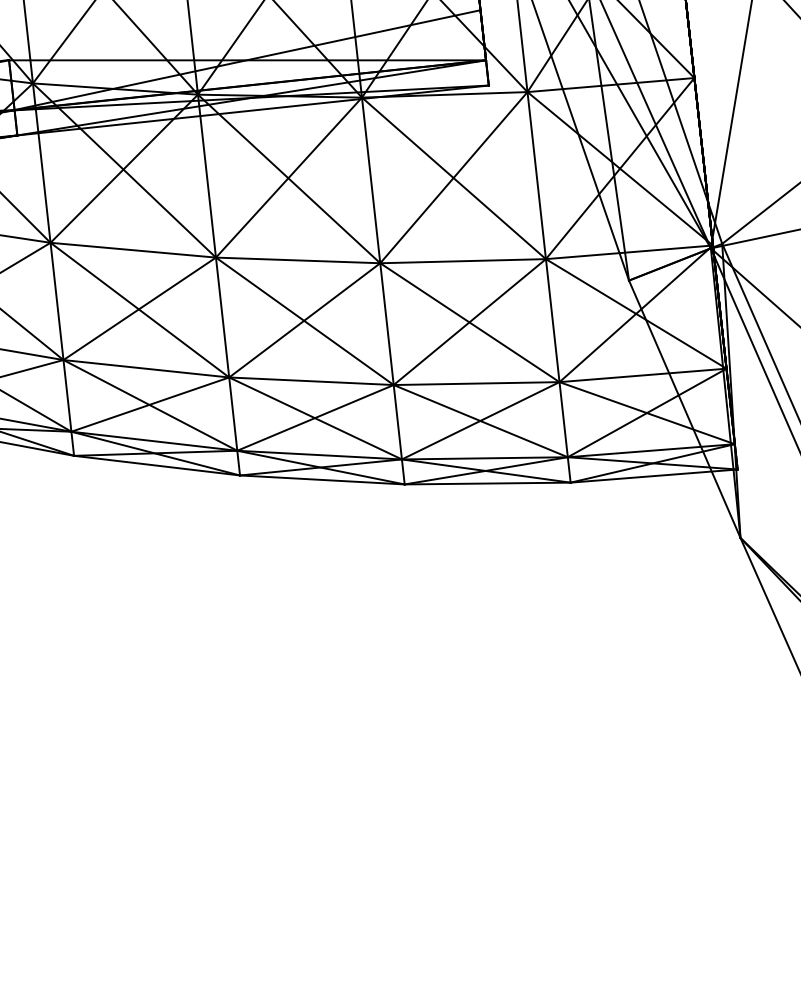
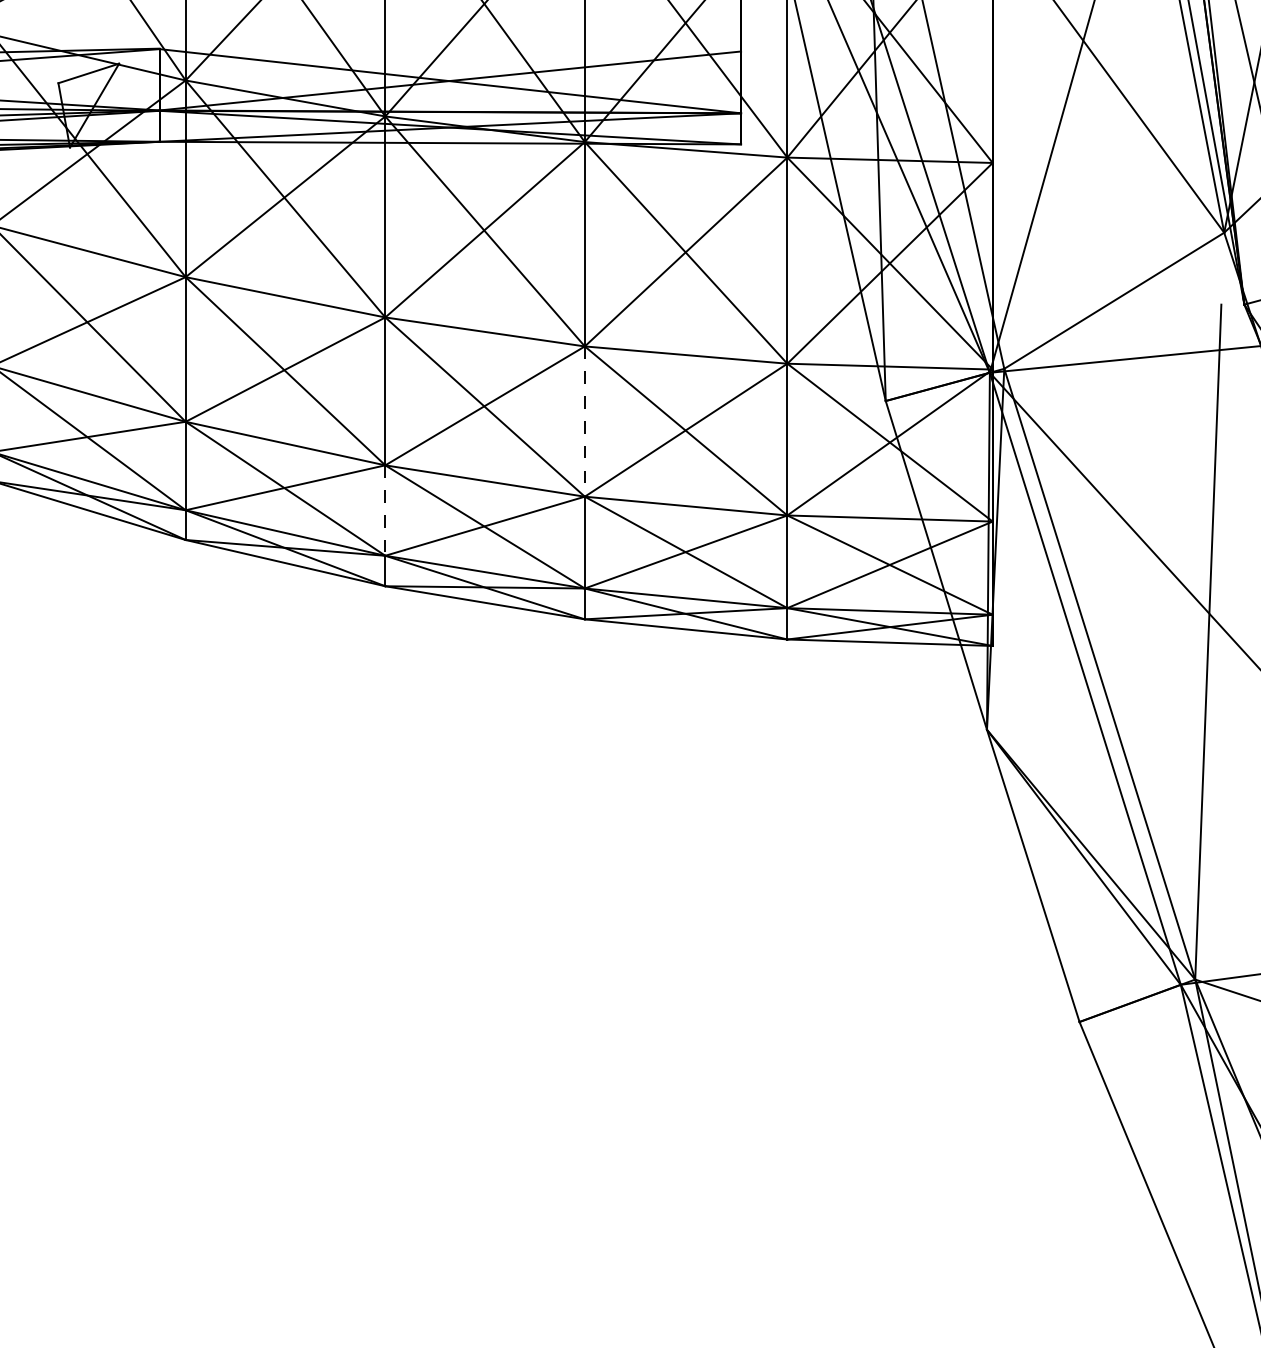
line: (386, 324) -> (584, 422), solid -> dashed
line: (233, 414) -> (385, 511), solid -> dashed

